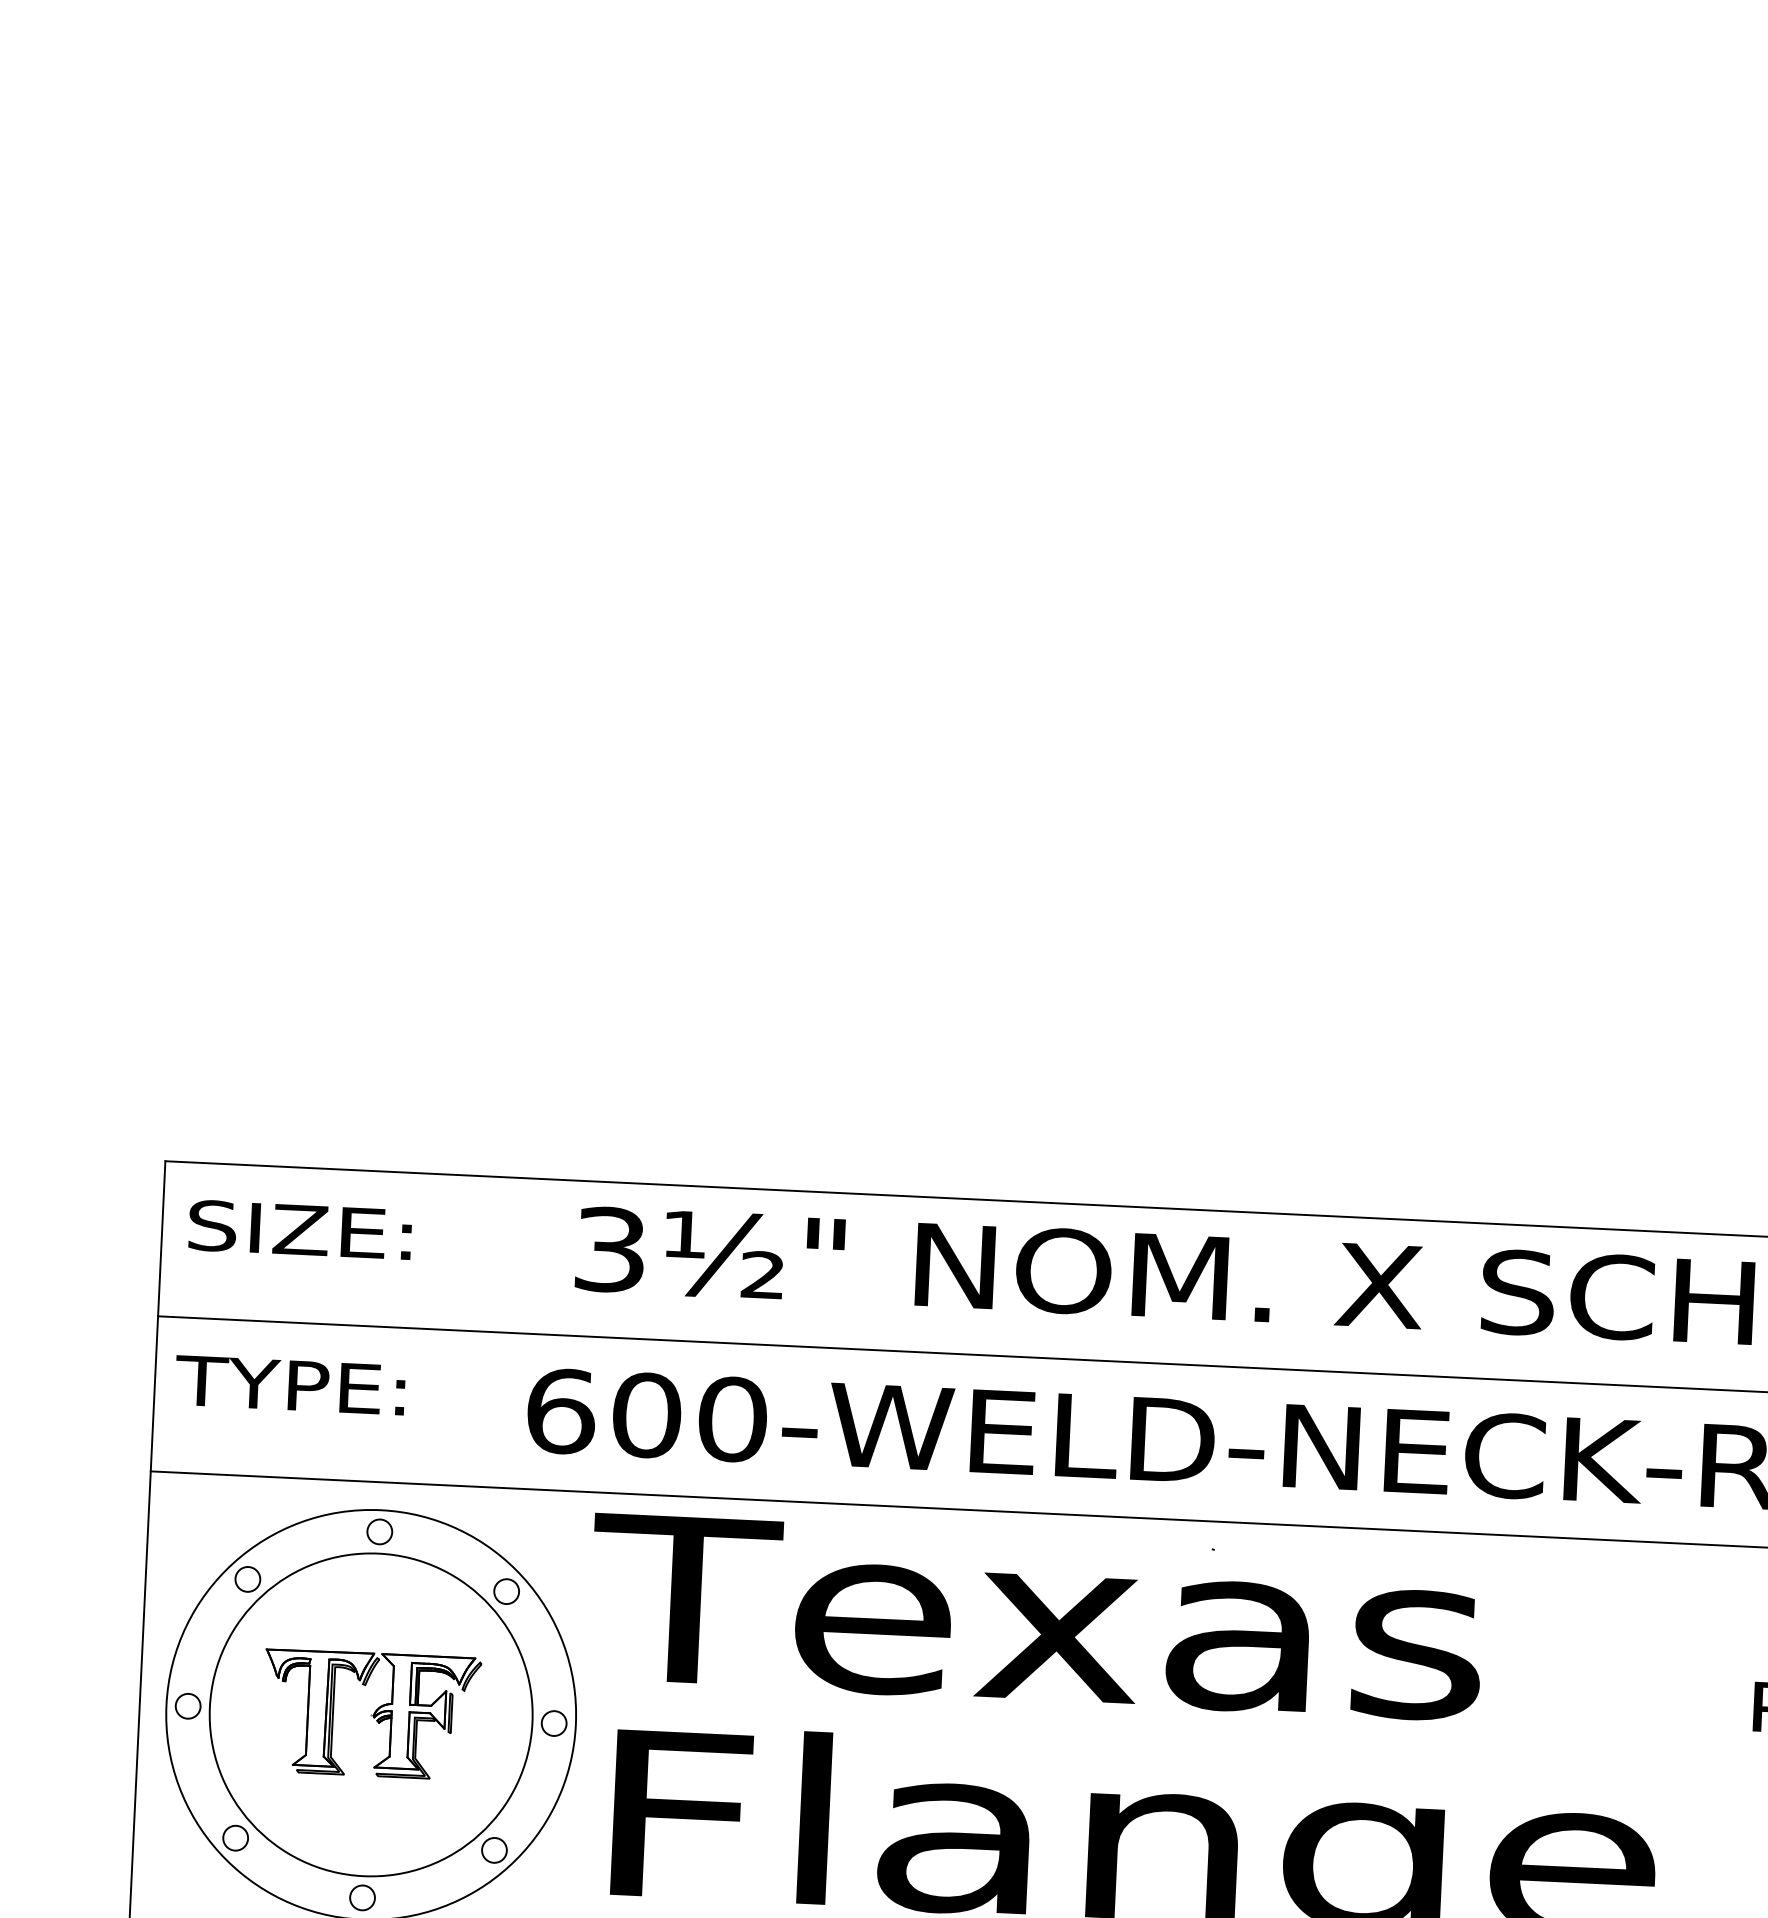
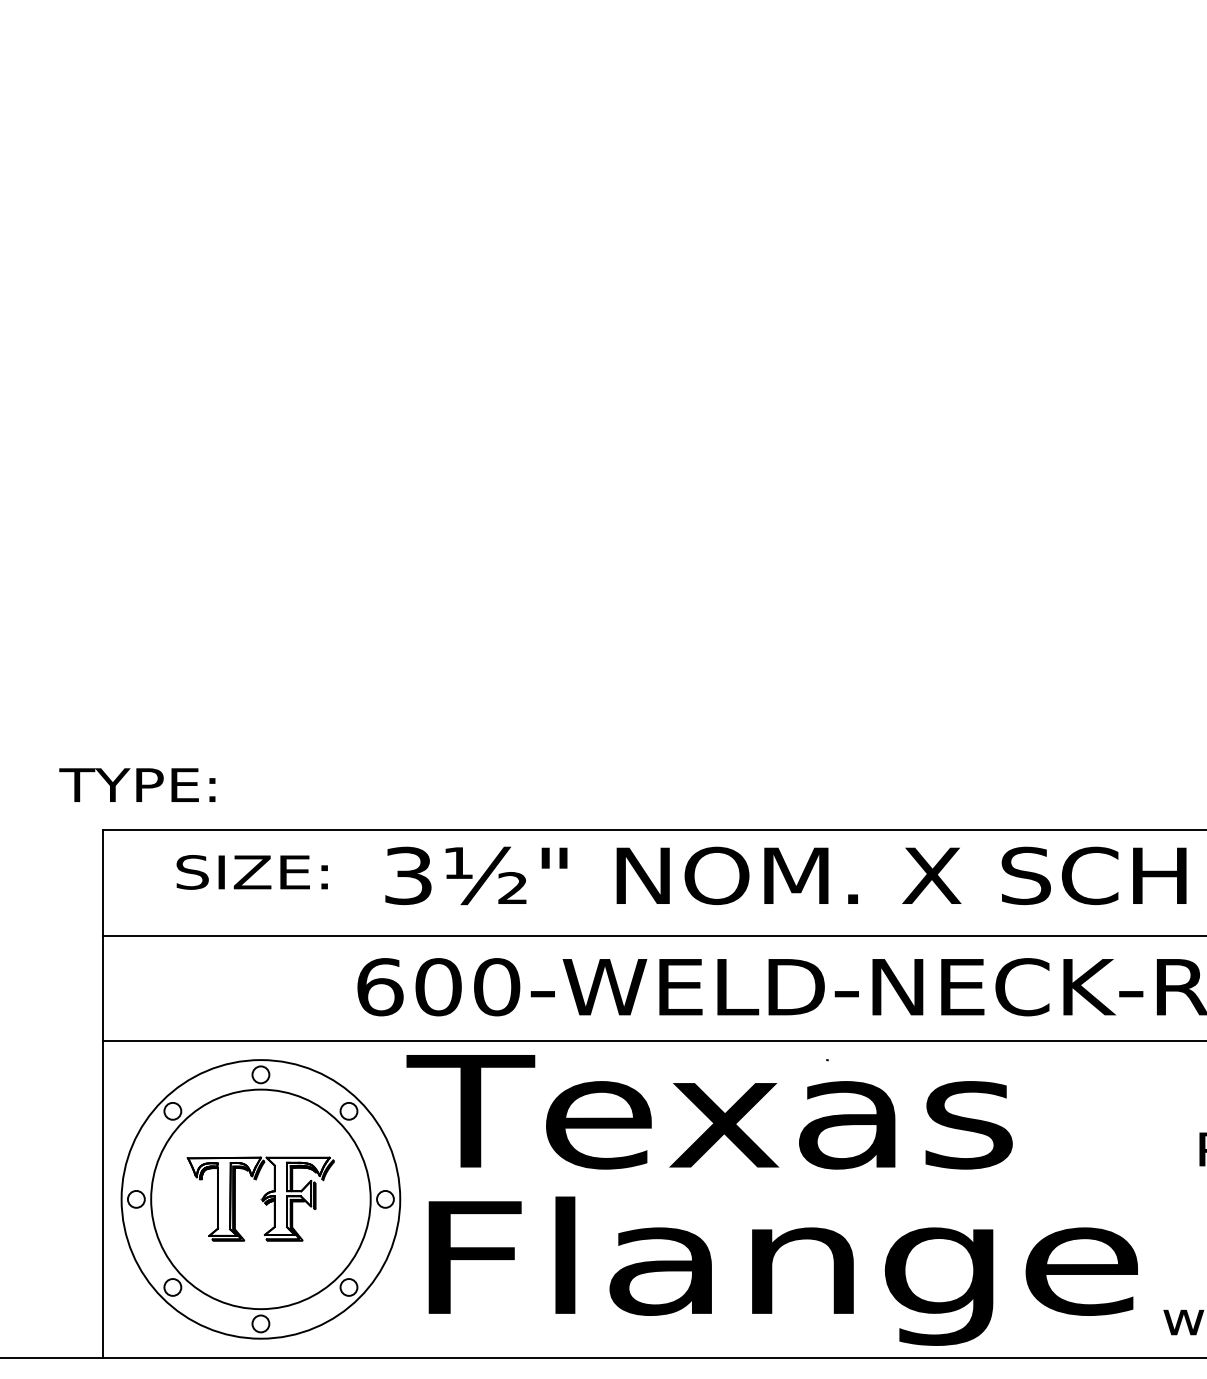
text: (299, 1230) -> (251, 872), moved
text: (290, 1384) -> (137, 784), moved

